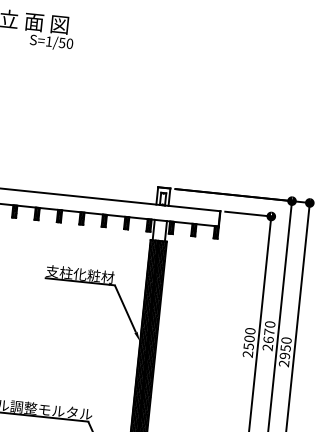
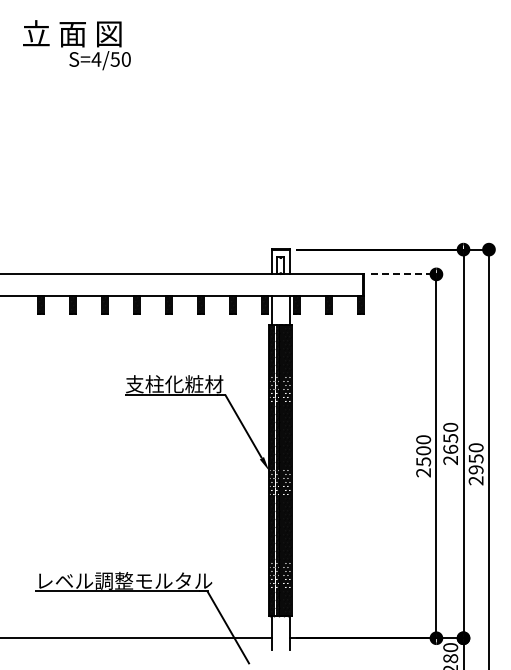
text: (49, 41) -> (96, 59), S=1/50 -> S=4/50
line: (248, 214) -> (403, 274), solid -> dashed
text: (269, 332) -> (450, 438), 2670 -> 2650

